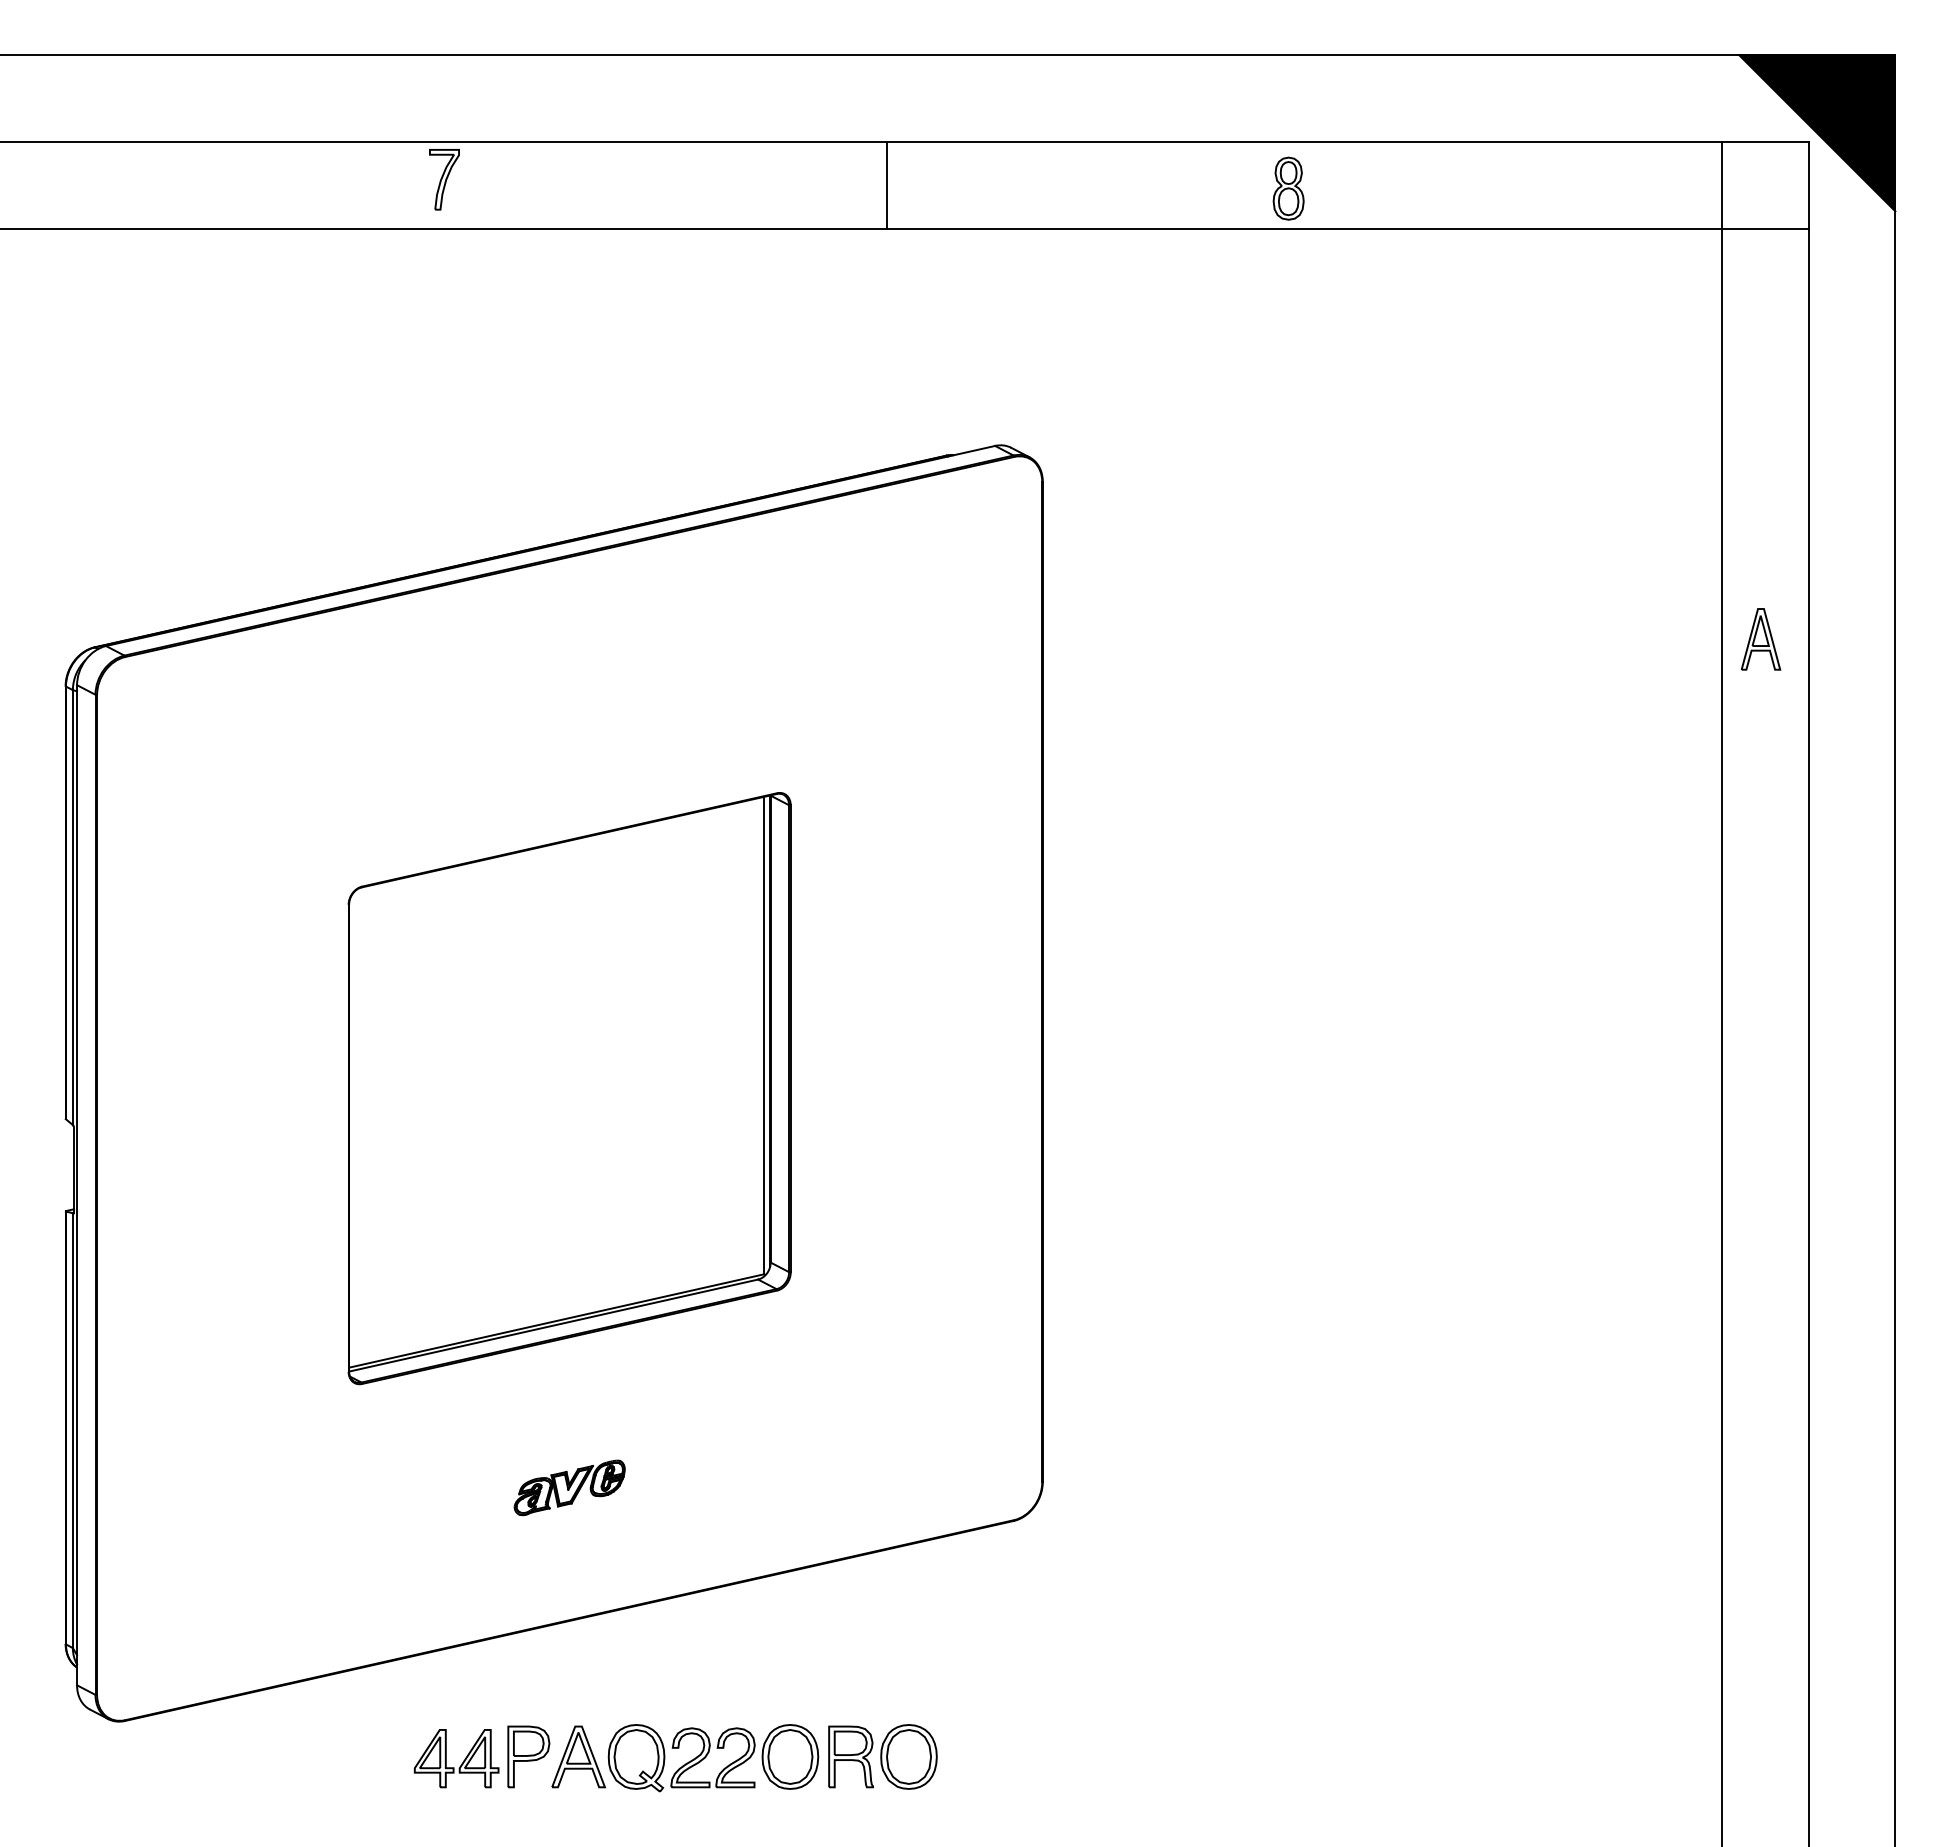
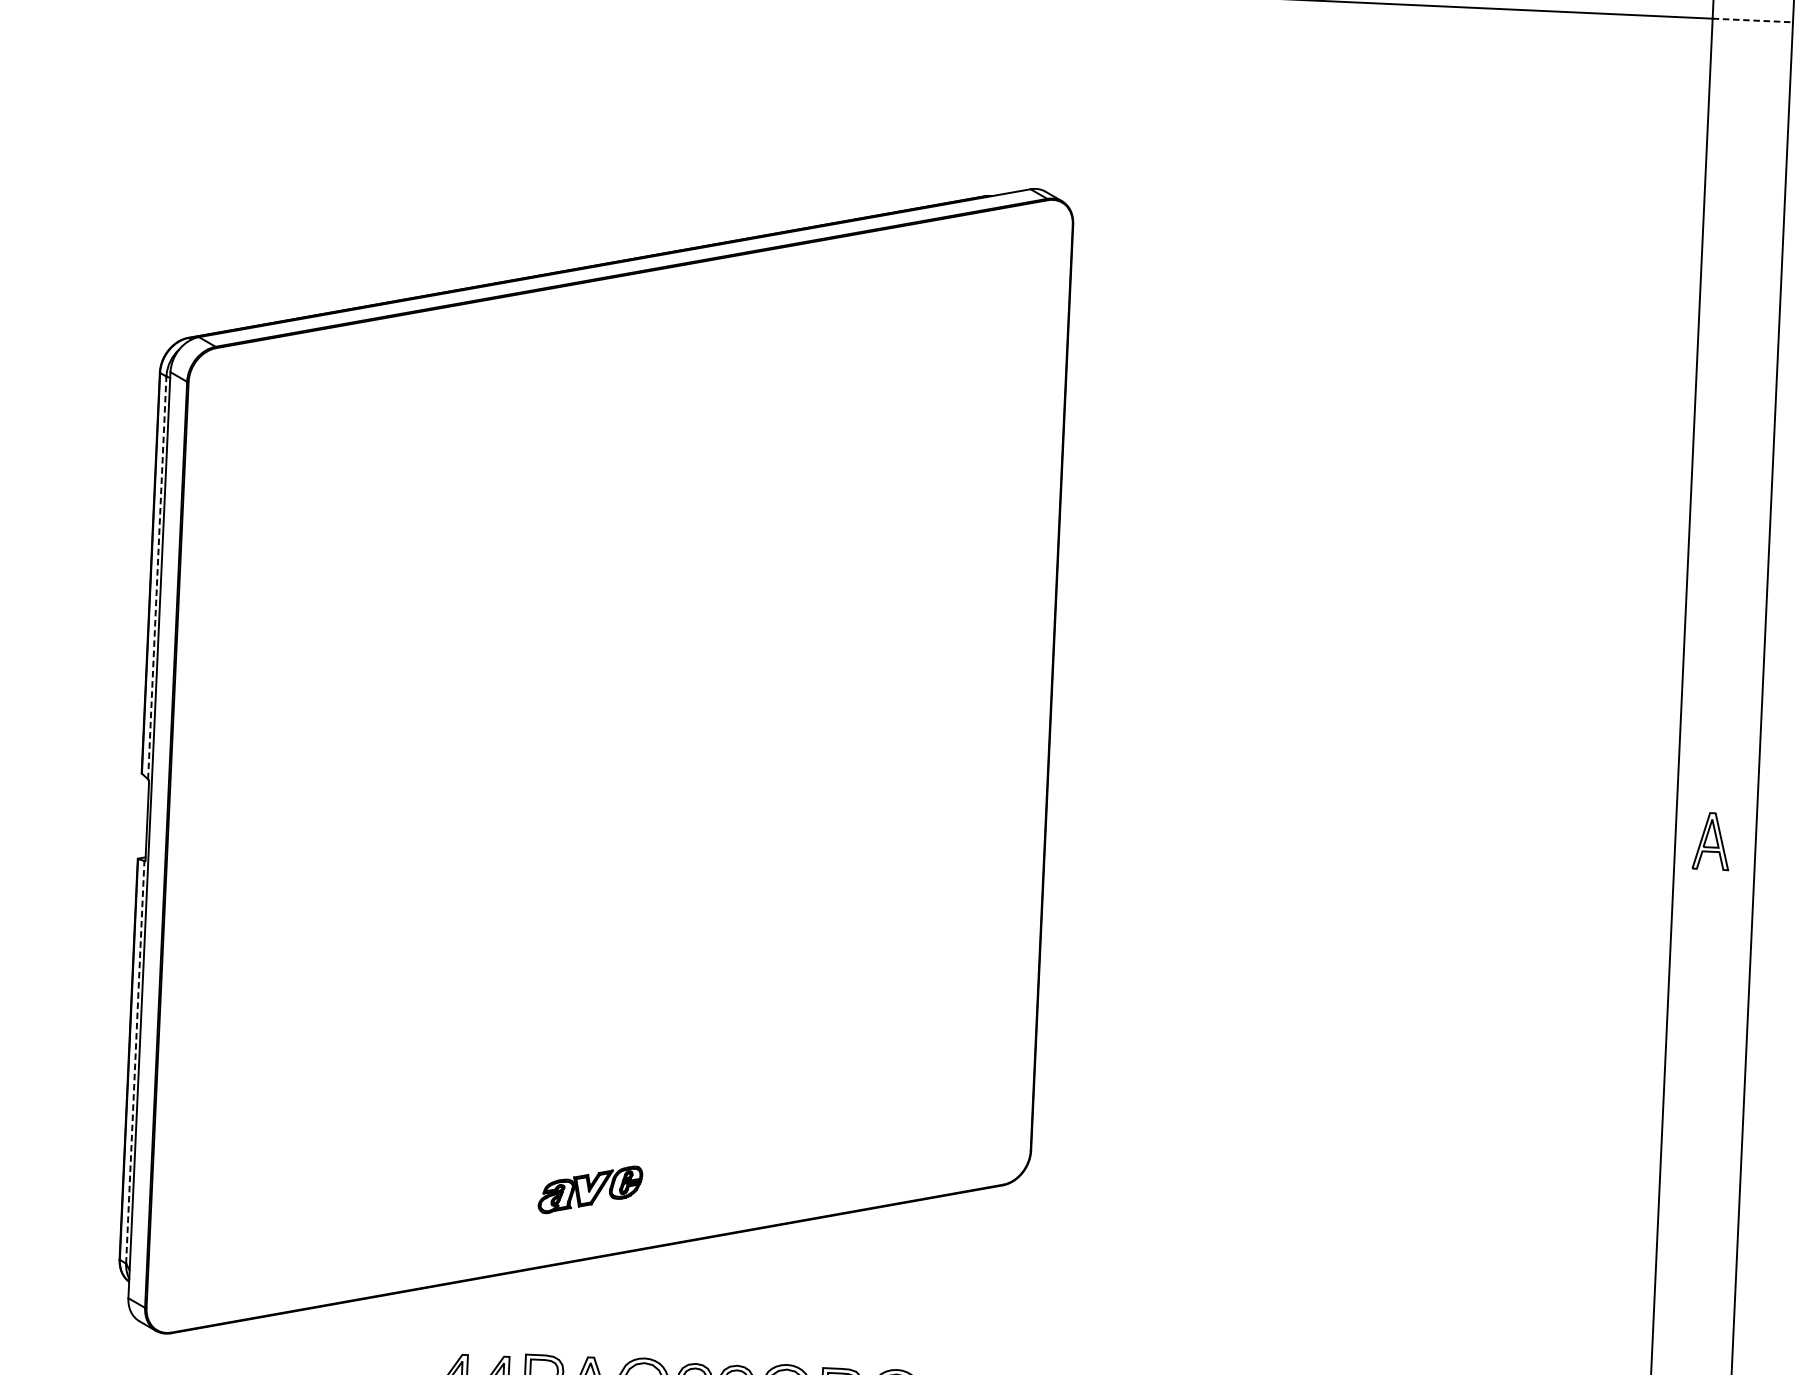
line: (1765, 228) -> (1753, 20), solid -> dashed
part: (1761, 639) -> (1712, 841), moved
line: (72, 907) -> (156, 577), solid -> dashed
part: (569, 1088) -> (609, 766), removed
line: (72, 1430) -> (134, 1062), solid -> dashed
part: (569, 1487) -> (590, 1189), moved

